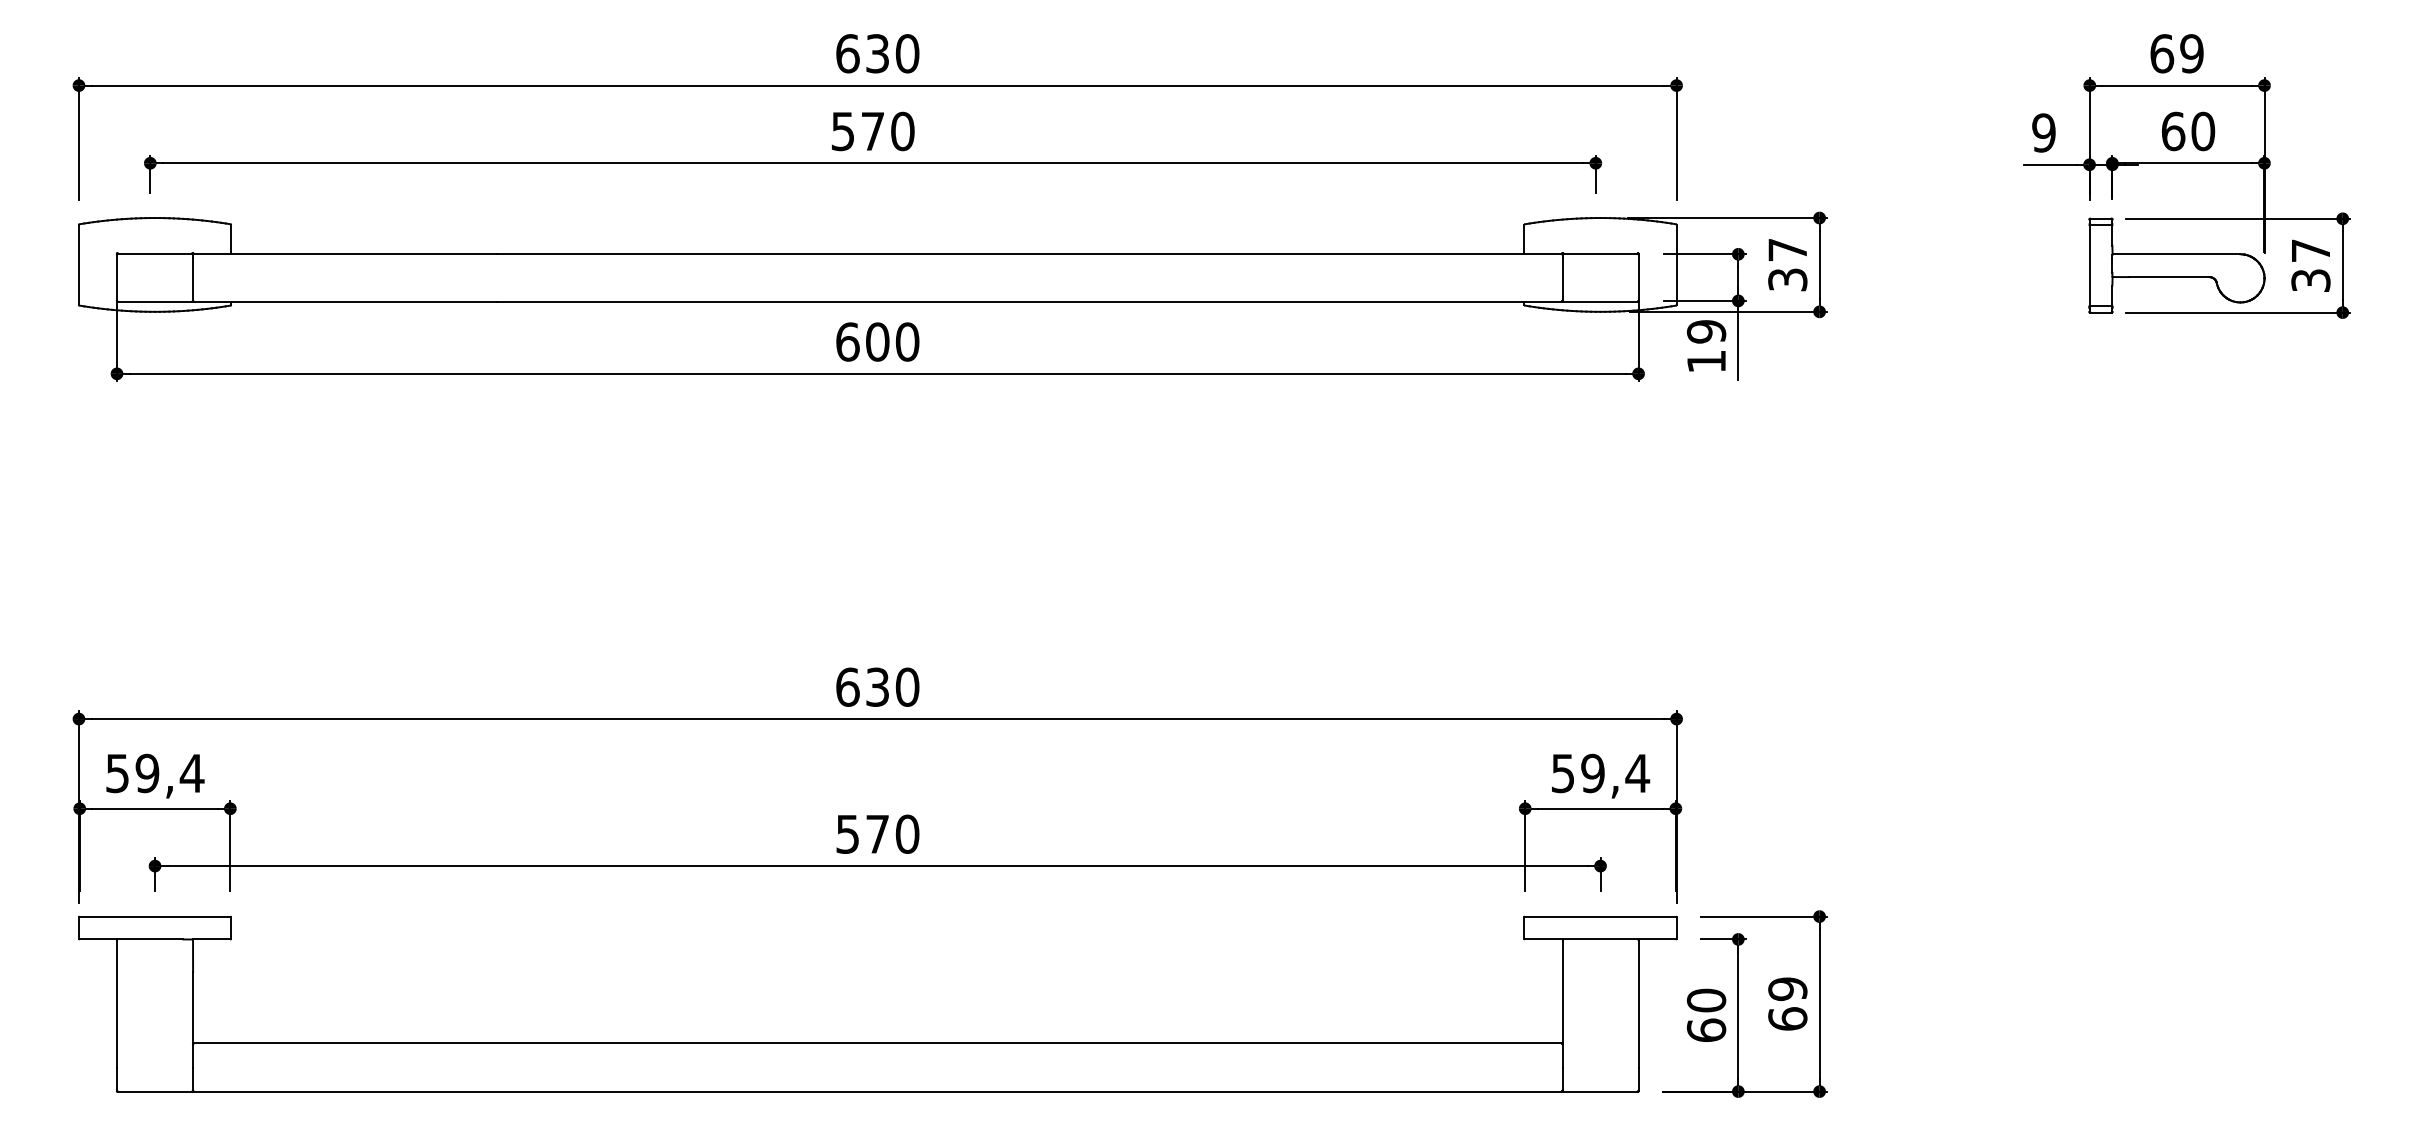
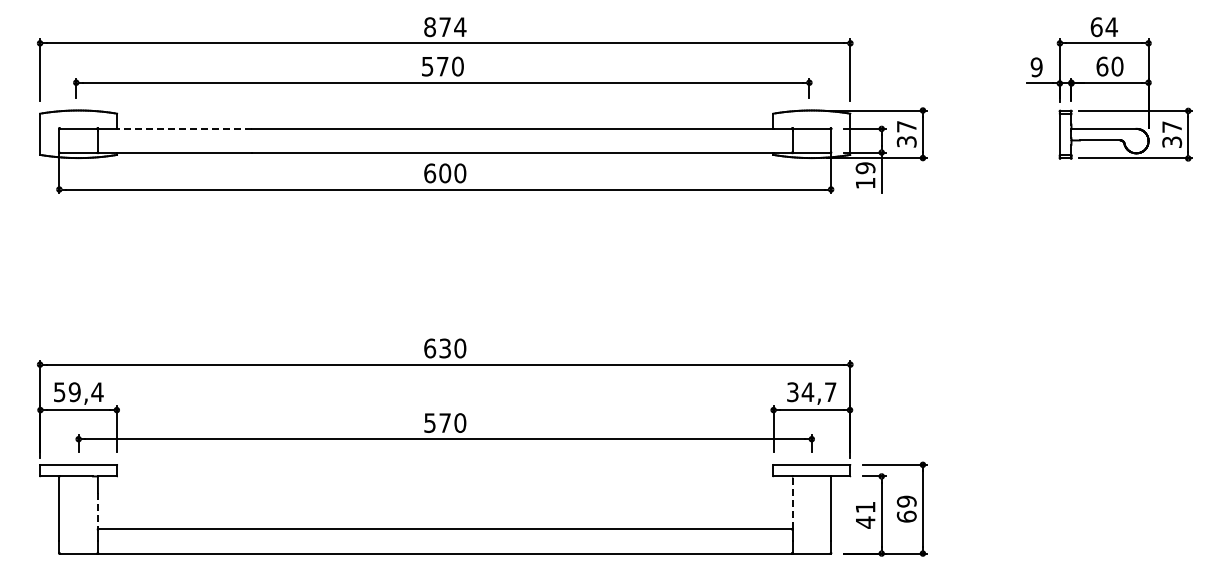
text: (878, 54) -> (445, 27), 630 -> 874
text: (2191, 54) -> (1111, 27), 69 -> 64
line: (363, 253) -> (184, 128), solid -> dashed
text: (1599, 774) -> (811, 392), 59,4 -> 34,7
line: (1562, 990) -> (792, 502), solid -> dashed
line: (192, 1008) -> (97, 511), solid -> dashed
text: (1706, 1014) -> (865, 514), 60 -> 41

